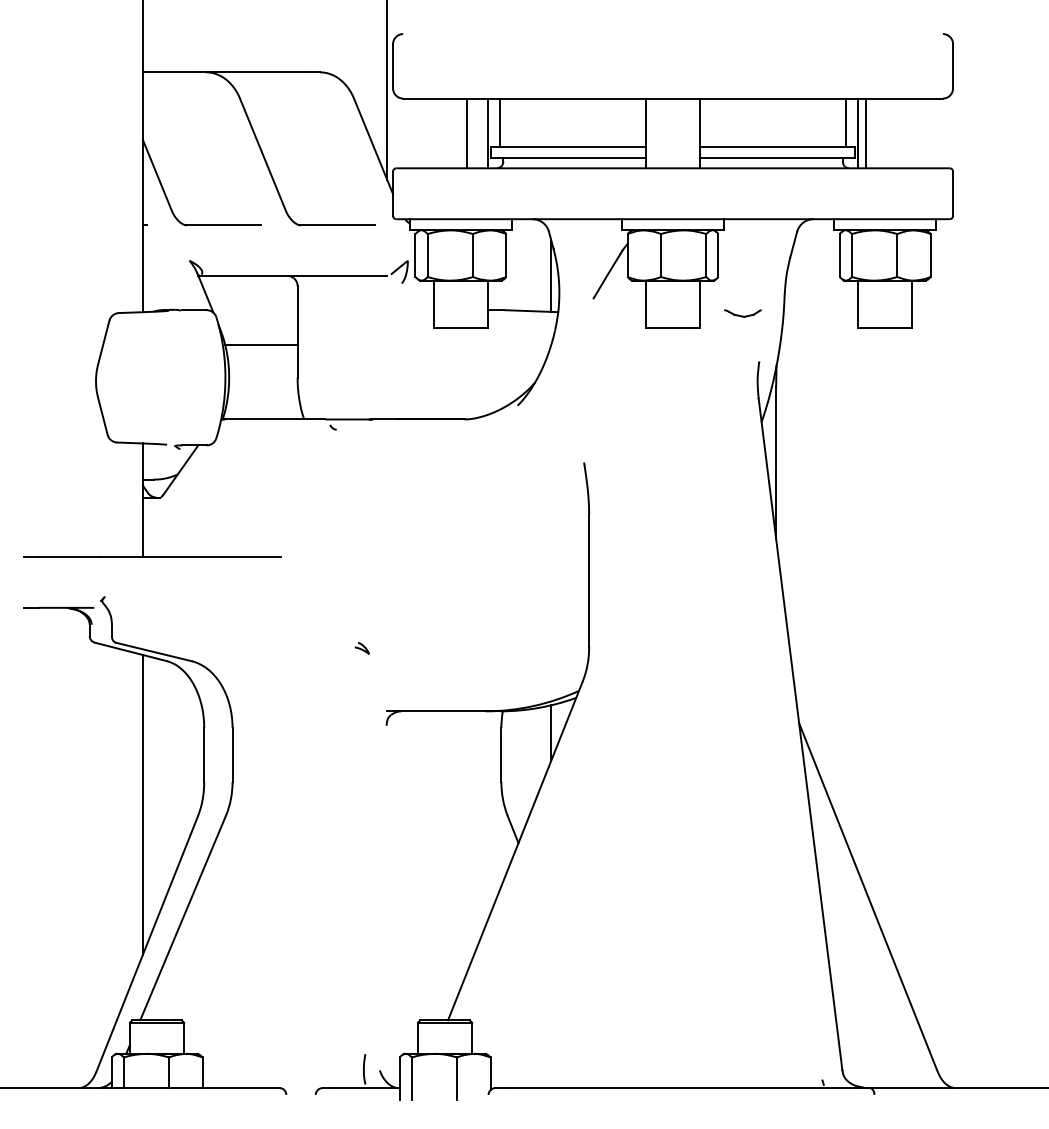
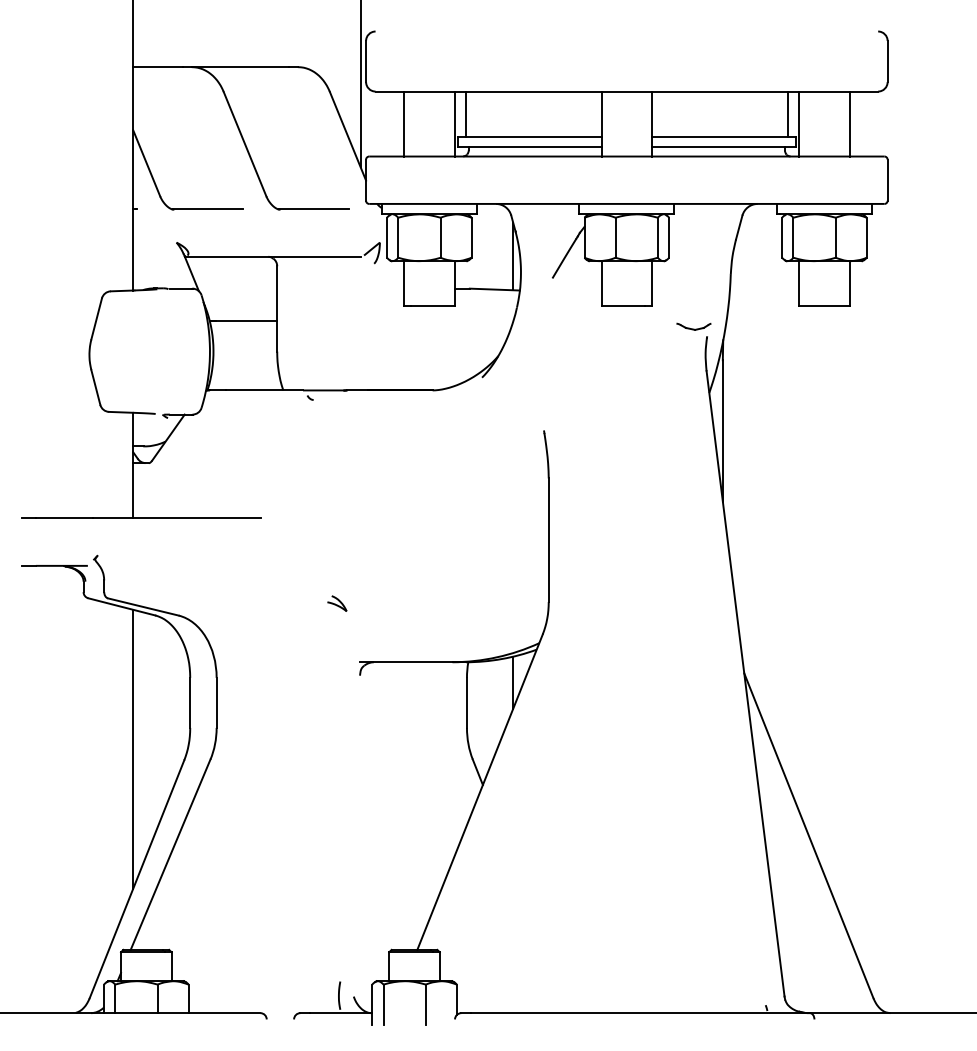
line: (467, 132) -> (404, 123), moved
line: (865, 132) -> (849, 123), moved
part: (742, 313) -> (693, 326), moved
part: (362, 648) -> (337, 603), size x1.43

